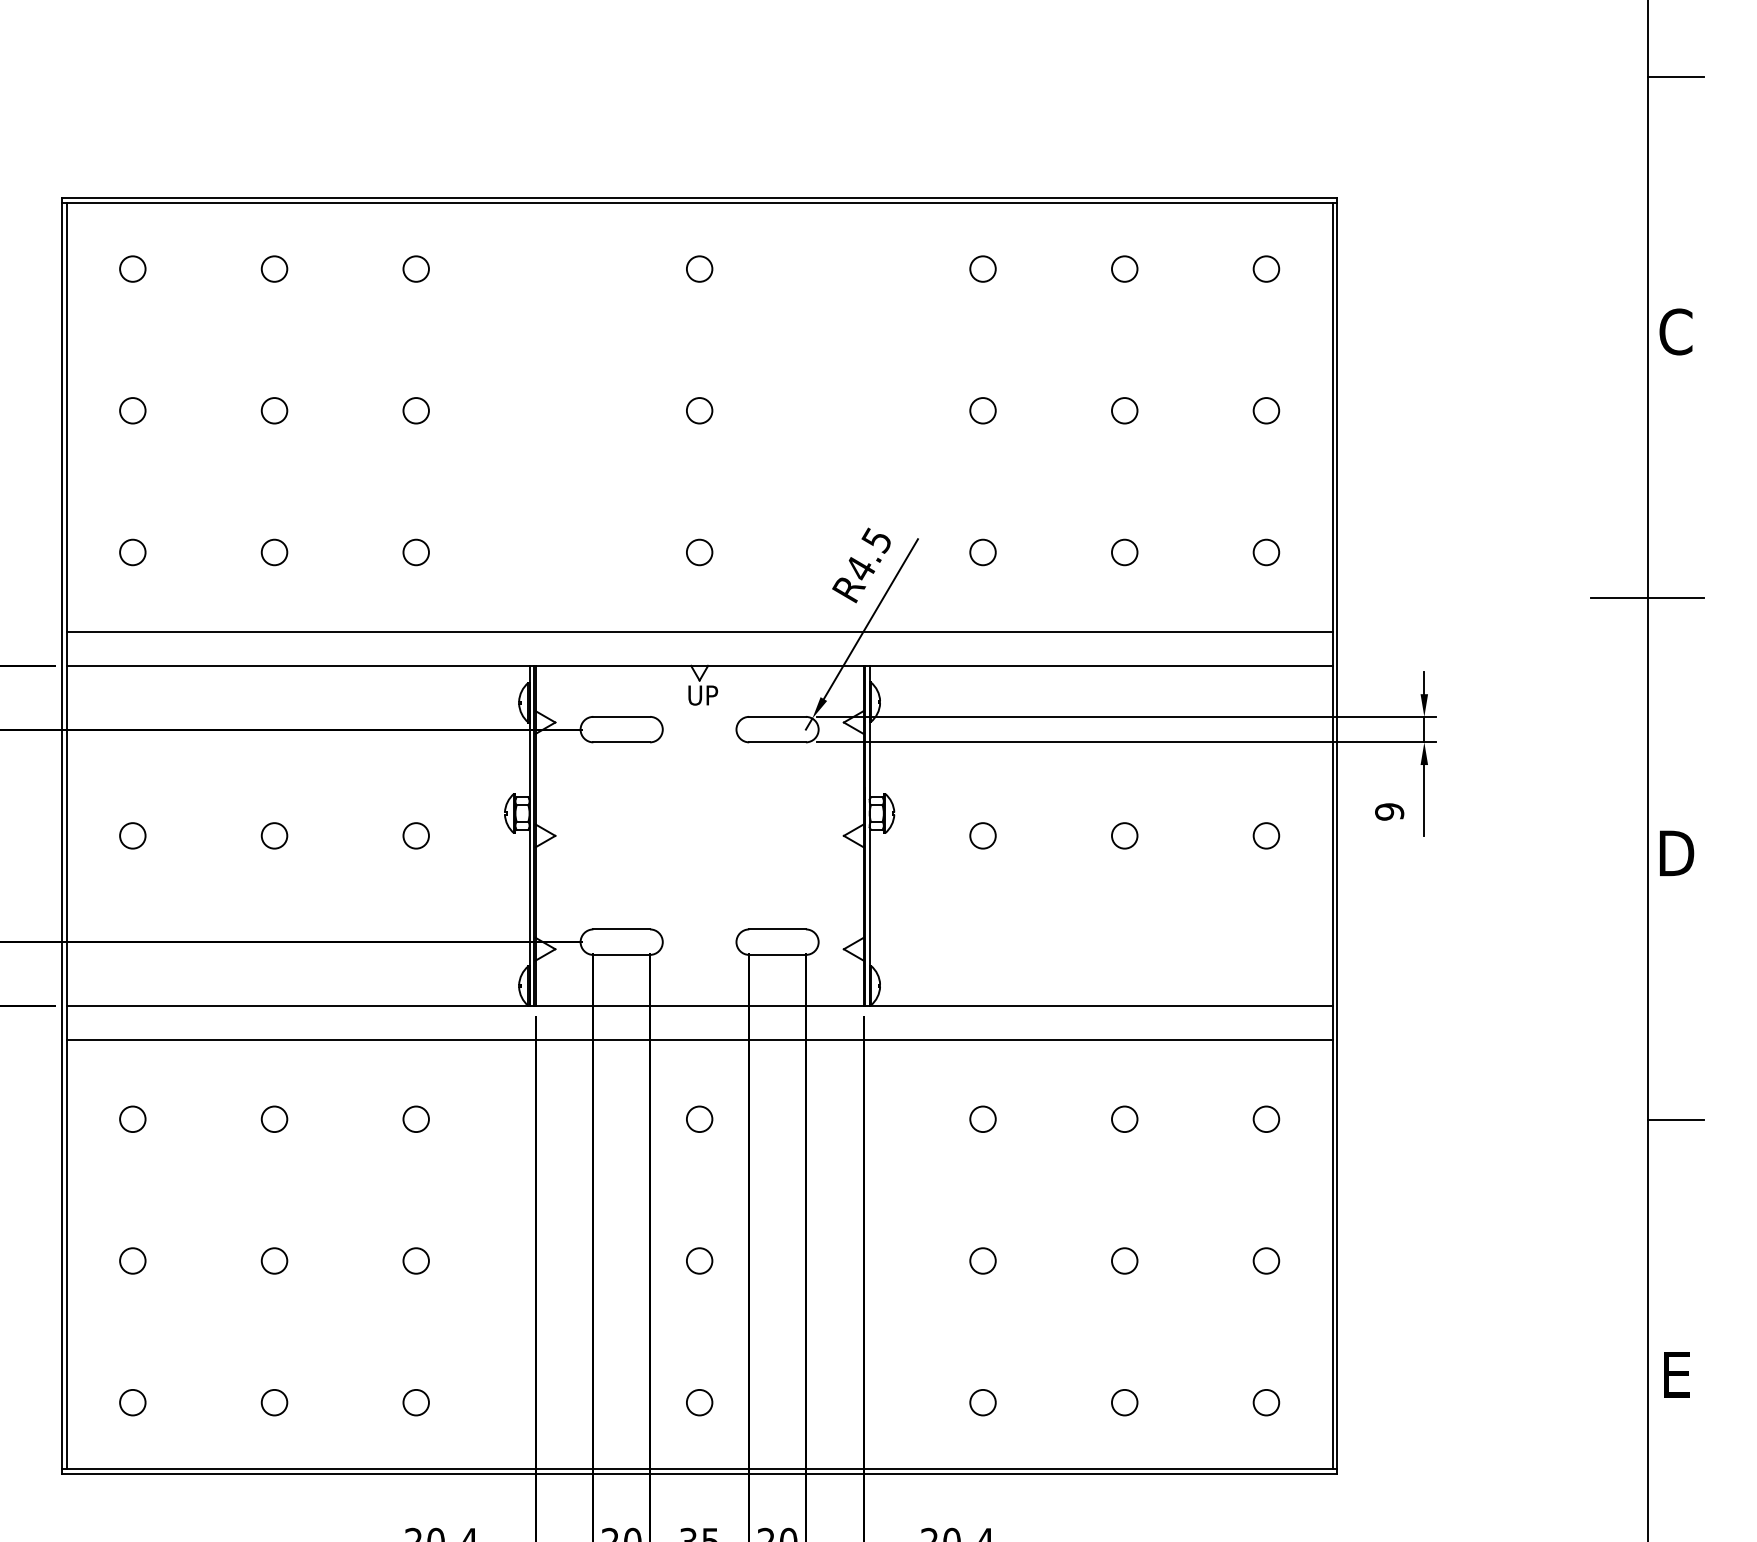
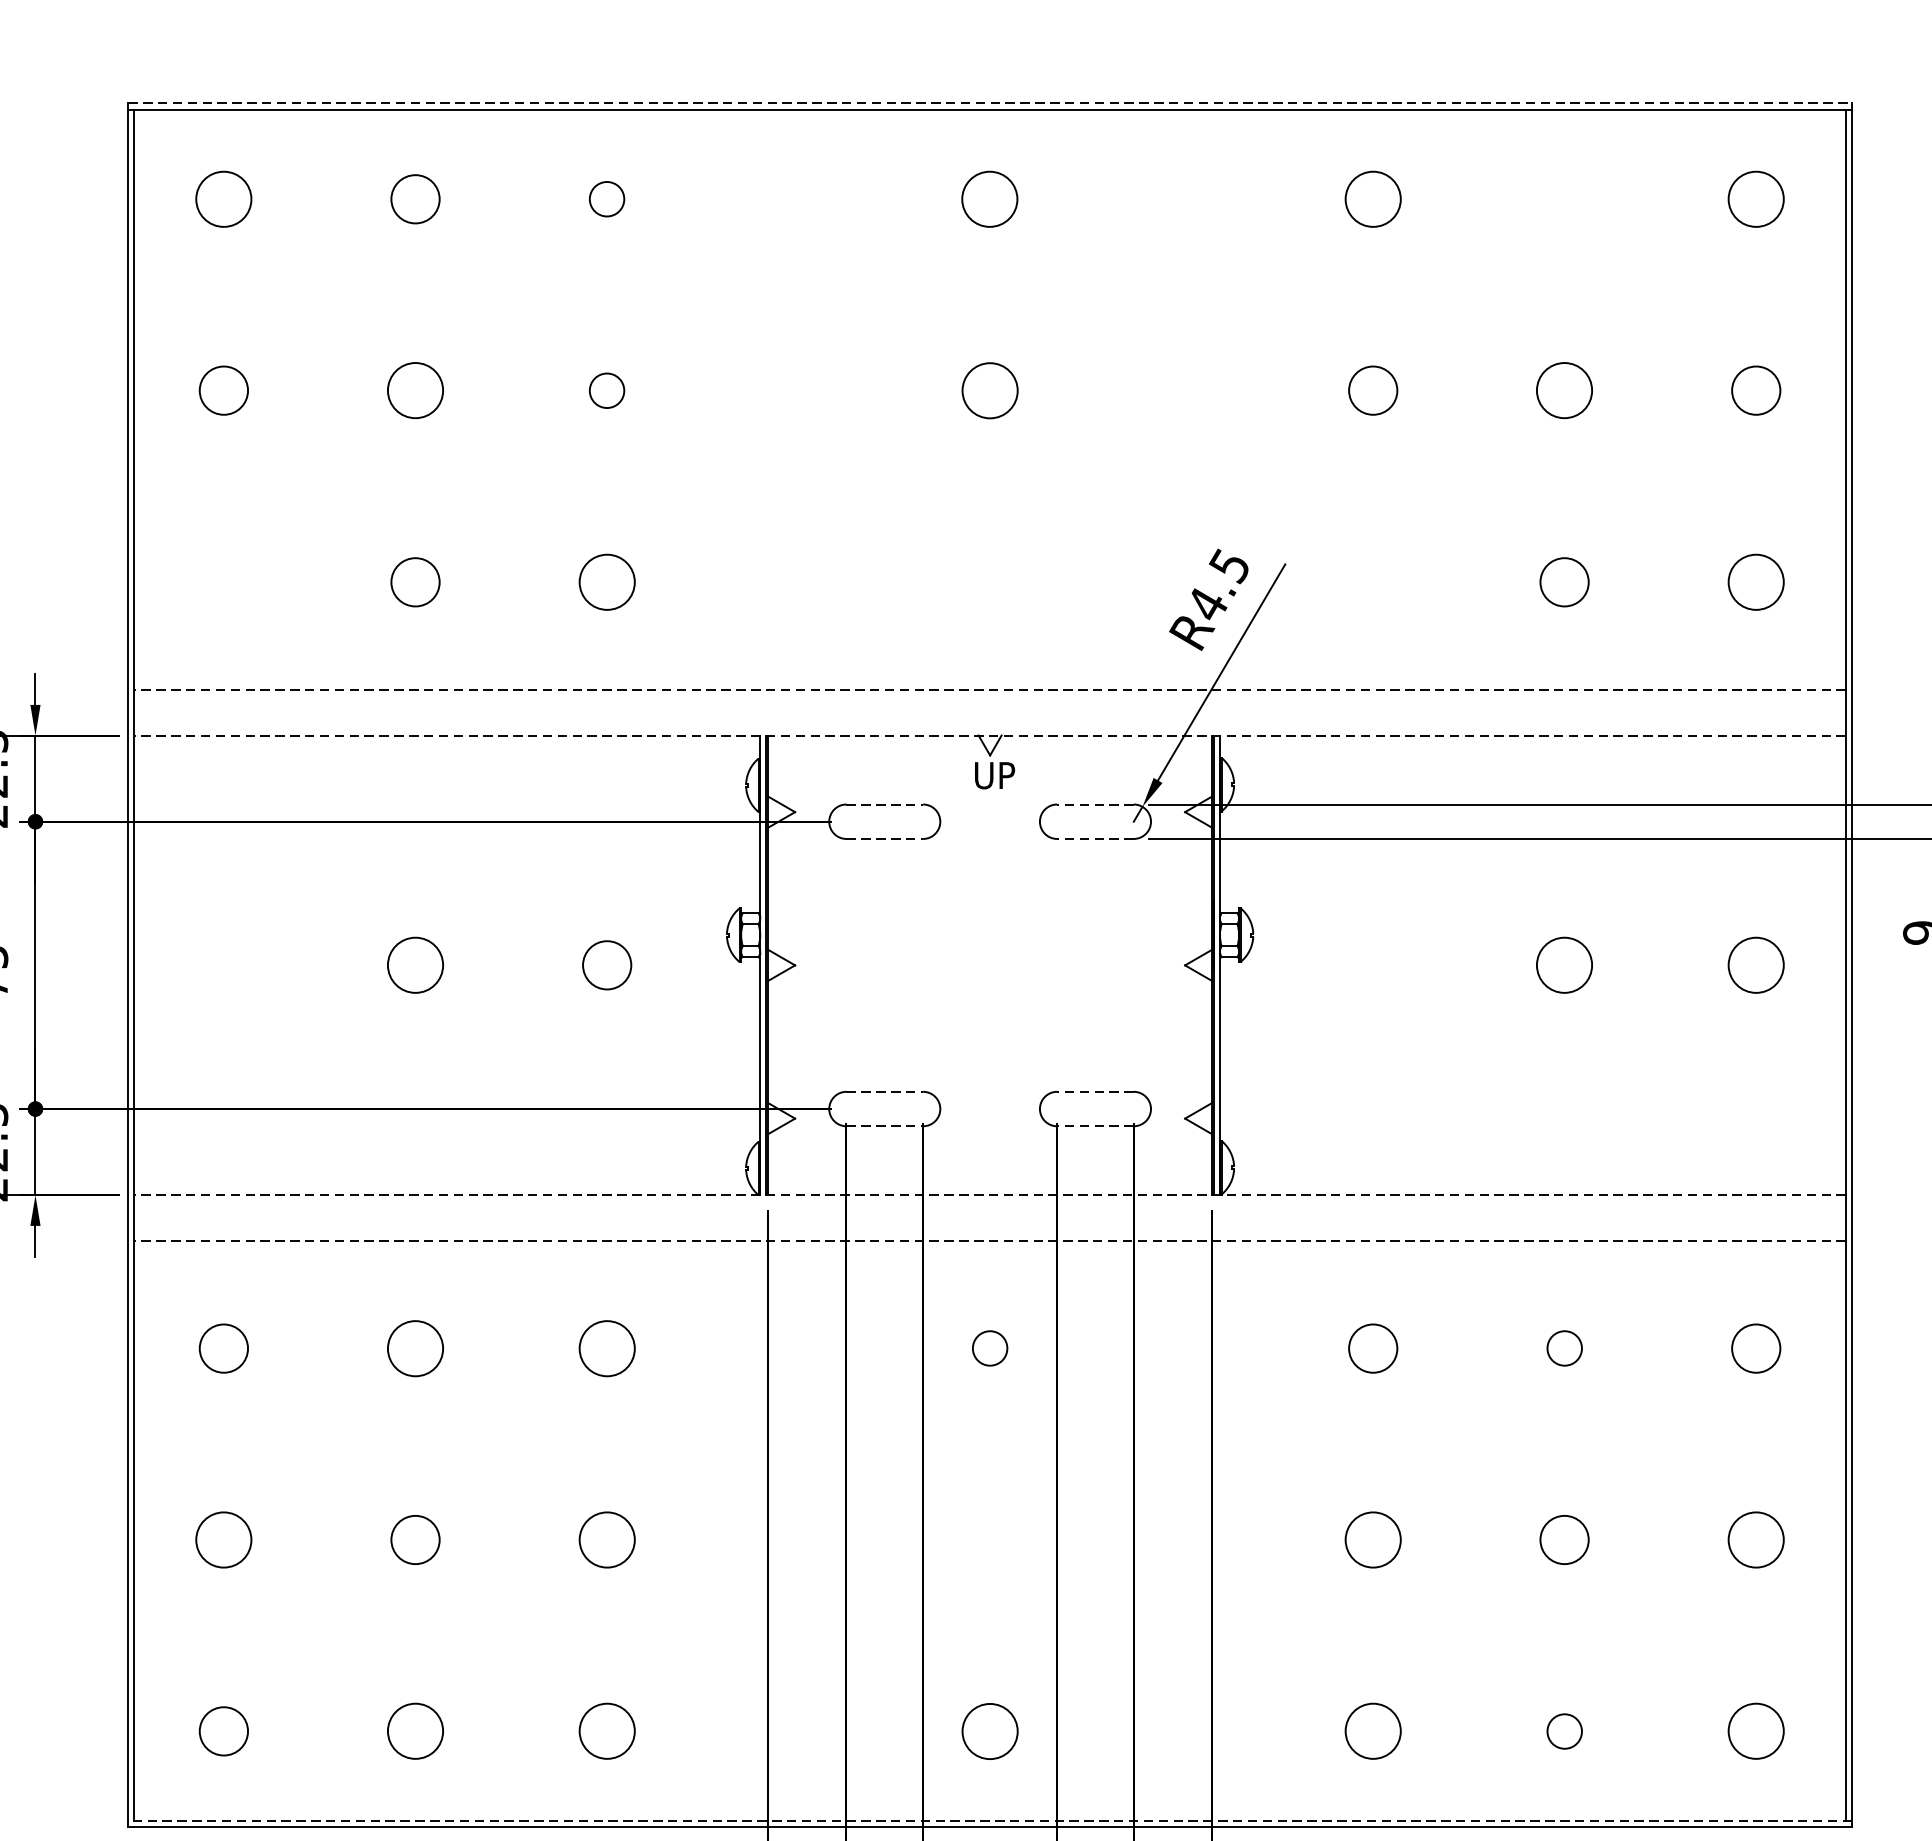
line: (699, 198) -> (989, 103), solid -> dashed
circle: (132, 268) -> (223, 198), size x1.6
circle: (274, 268) -> (415, 198), size x1.4
circle: (699, 268) -> (989, 198), size x1.6
circle: (982, 268) -> (1372, 198), size x1.6
circle: (1124, 268) -> (1564, 198), removed
circle: (1266, 268) -> (1756, 198), size x1.6
circle: (132, 410) -> (223, 390), size x1.4
circle: (274, 410) -> (415, 390), size x1.6
circle: (699, 410) -> (989, 390), size x1.6
circle: (982, 410) -> (1372, 390), size x1.4
circle: (1124, 410) -> (1564, 390), size x1.6
circle: (1266, 410) -> (1756, 390), size x1.4
circle: (132, 552) -> (223, 582), removed
circle: (274, 552) -> (415, 582), size x1.4
circle: (415, 552) -> (606, 582), size x1.6
circle: (699, 552) -> (989, 582), removed
circle: (982, 552) -> (1372, 582), removed
circle: (1124, 552) -> (1564, 582), size x1.4
circle: (1266, 552) -> (1756, 582), size x1.6
line: (699, 631) -> (989, 689), solid -> dashed
line: (699, 665) -> (989, 735), solid -> dashed
line: (622, 716) -> (885, 804), solid -> dashed
line: (777, 716) -> (1095, 804), solid -> dashed
line: (622, 742) -> (885, 839), solid -> dashed
line: (777, 742) -> (1095, 839), solid -> dashed
circle: (132, 835) -> (223, 964), removed
circle: (274, 835) -> (415, 964), size x1.6
circle: (415, 835) -> (606, 964), size x1.4
circle: (982, 835) -> (1372, 964), removed
circle: (1124, 835) -> (1564, 964), size x1.6
circle: (1266, 835) -> (1756, 964), size x1.6
line: (622, 929) -> (885, 1091), solid -> dashed
line: (777, 929) -> (1095, 1091), solid -> dashed
line: (622, 954) -> (885, 1125), solid -> dashed
line: (777, 954) -> (1095, 1125), solid -> dashed
line: (699, 1005) -> (989, 1194), solid -> dashed
line: (699, 1039) -> (989, 1240), solid -> dashed
circle: (132, 1118) -> (223, 1347), size x1.4
circle: (274, 1118) -> (415, 1347), size x1.6
circle: (415, 1118) -> (606, 1347), size x1.6
circle: (982, 1118) -> (1372, 1347), size x1.4
circle: (1266, 1118) -> (1756, 1347), size x1.4
circle: (132, 1260) -> (223, 1539), size x1.6
circle: (274, 1260) -> (415, 1539), size x1.4
circle: (415, 1260) -> (606, 1539), size x1.6
circle: (699, 1260) -> (989, 1539), removed
circle: (982, 1260) -> (1372, 1539), size x1.6
circle: (1124, 1260) -> (1564, 1539), size x1.4
circle: (1266, 1260) -> (1756, 1539), size x1.6
circle: (132, 1402) -> (223, 1731), size x1.4
circle: (274, 1402) -> (415, 1731), size x1.6
circle: (415, 1402) -> (606, 1731), size x1.6
circle: (699, 1402) -> (989, 1731), size x1.6
circle: (982, 1402) -> (1372, 1731), size x1.6
circle: (1266, 1402) -> (1756, 1731), size x1.6
line: (699, 1469) -> (989, 1821), solid -> dashed

